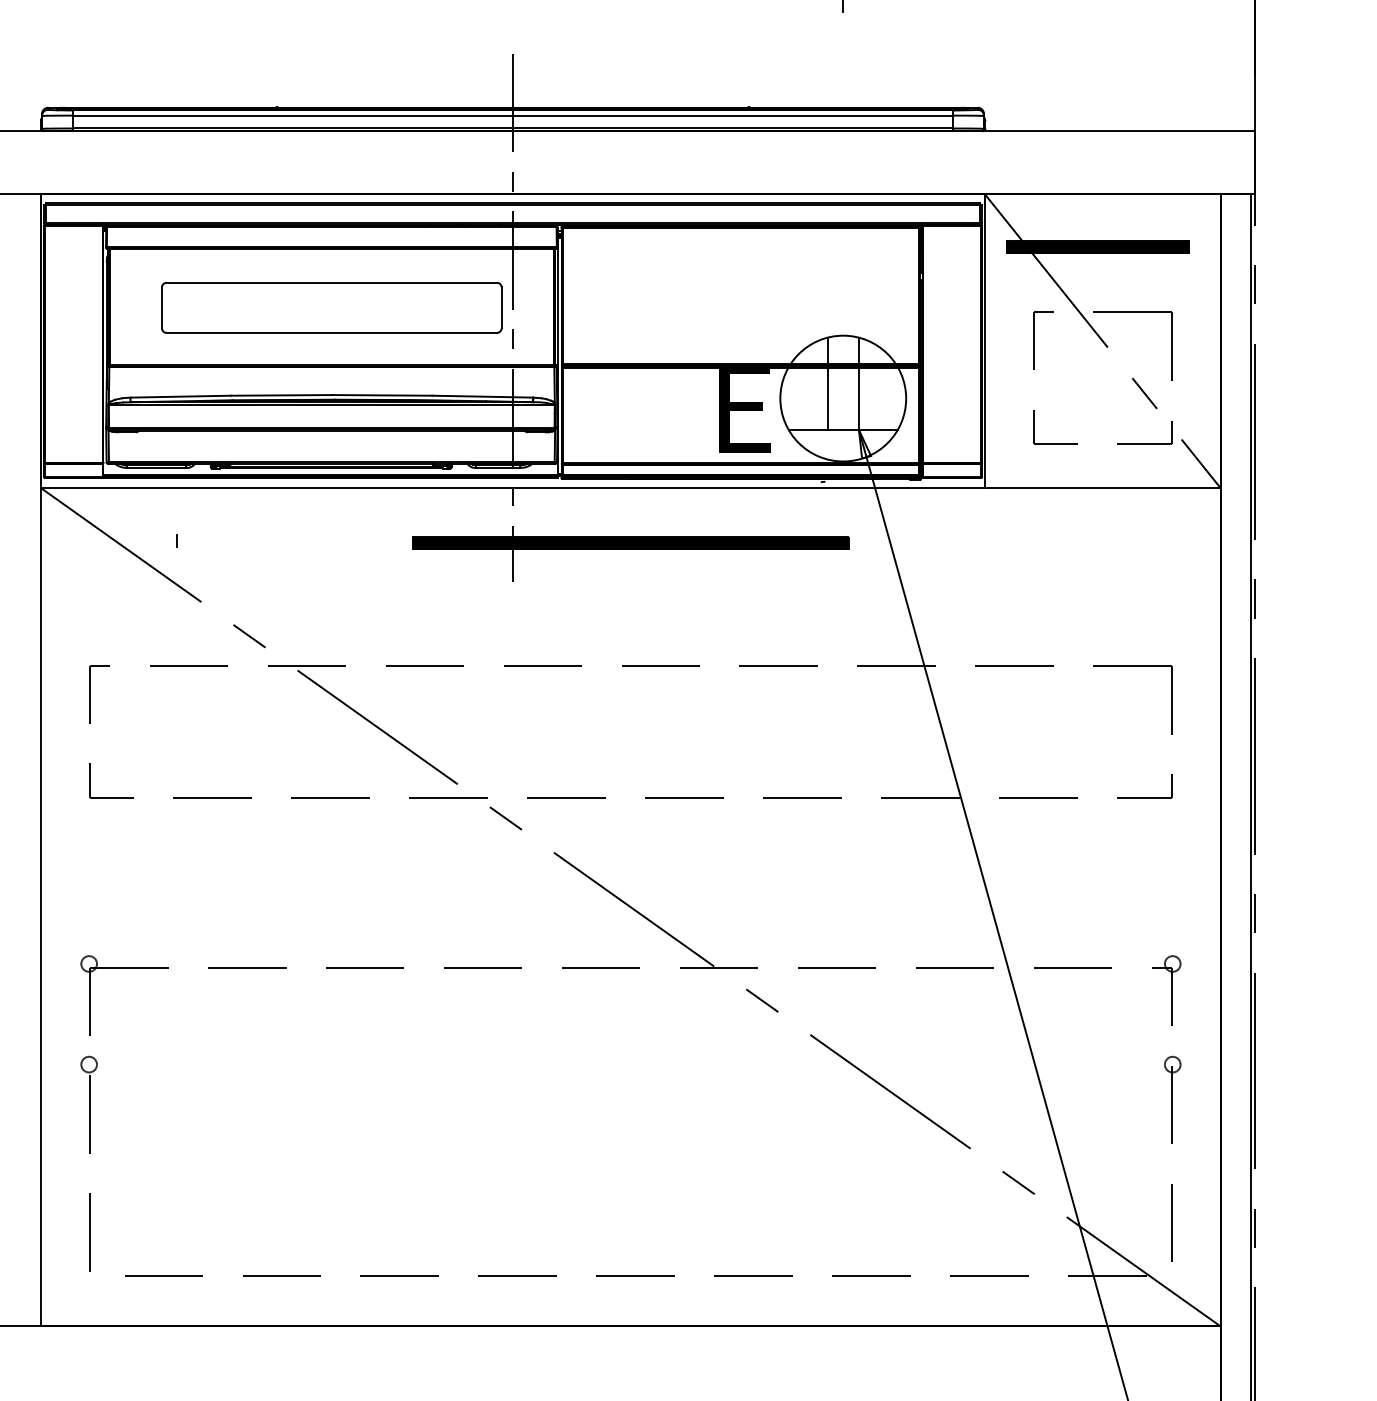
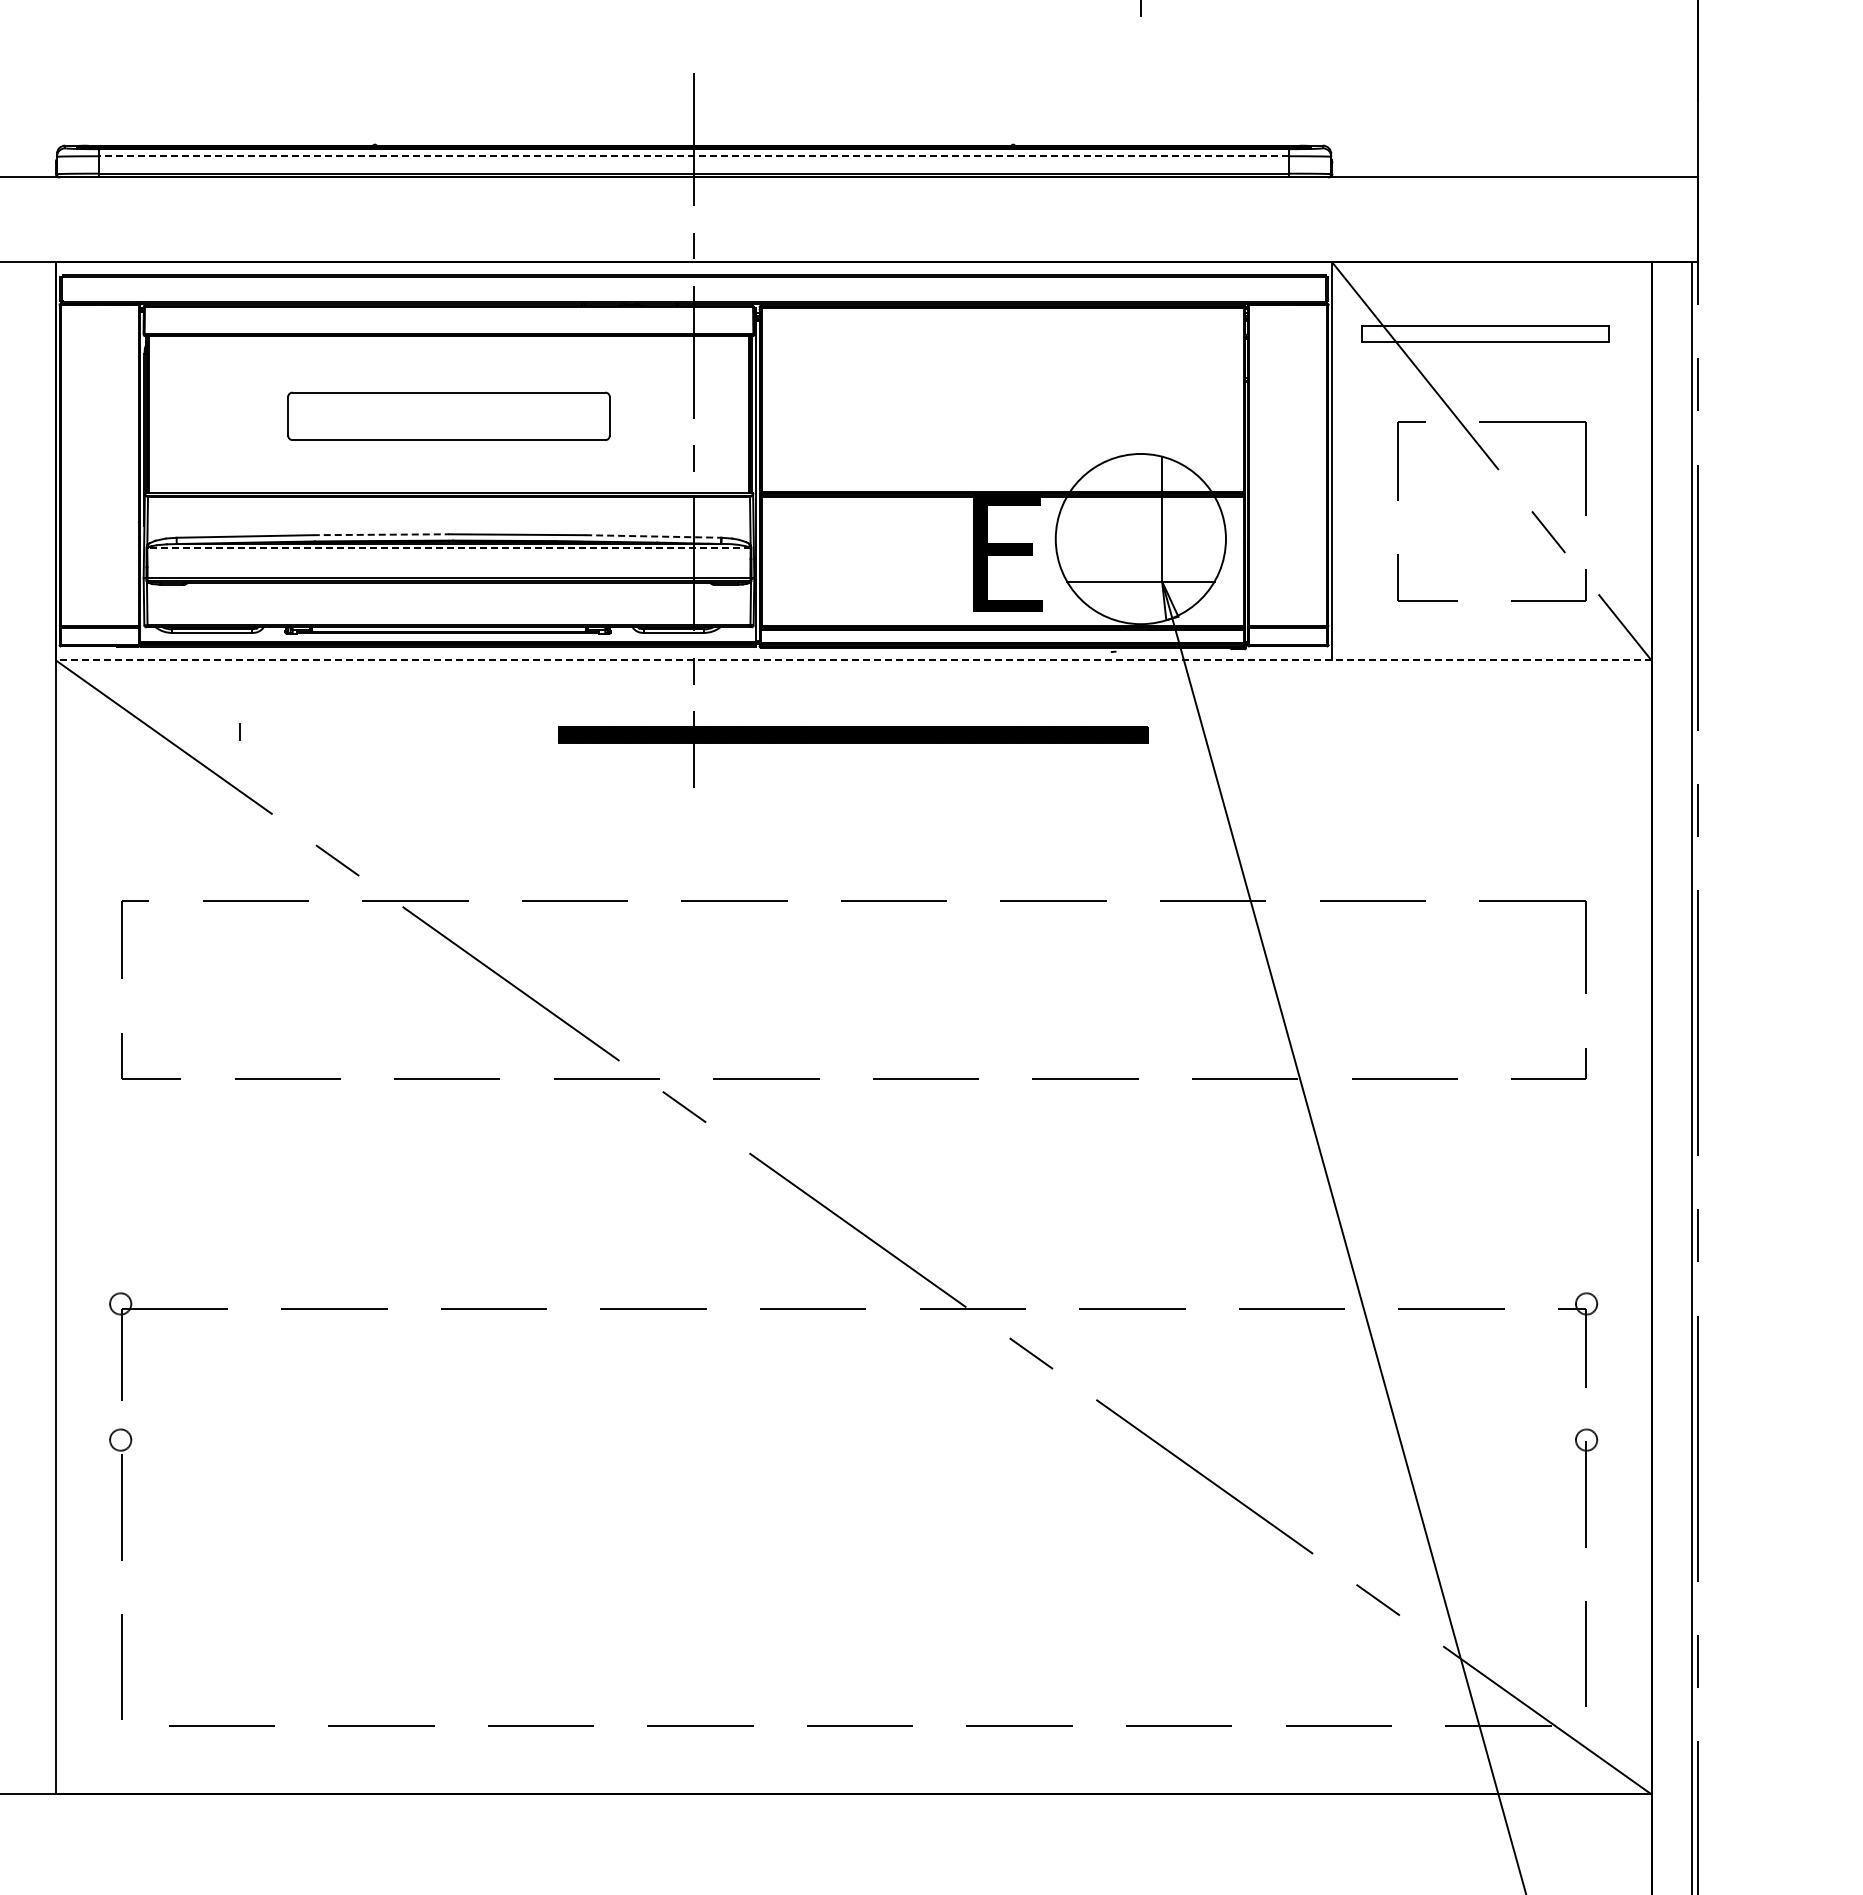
line: (513, 115) -> (694, 156), solid -> dashed
hatch: (1098, 247) -> (1485, 334), removed
part: (331, 307) -> (448, 416), size x0.7
line: (827, 383) -> (1119, 518), removed
line: (281, 395) -> (381, 534), solid -> dashed
line: (483, 396) -> (653, 536), solid -> dashed
line: (332, 405) -> (449, 548), solid -> dashed
line: (630, 488) -> (853, 660), solid -> dashed

